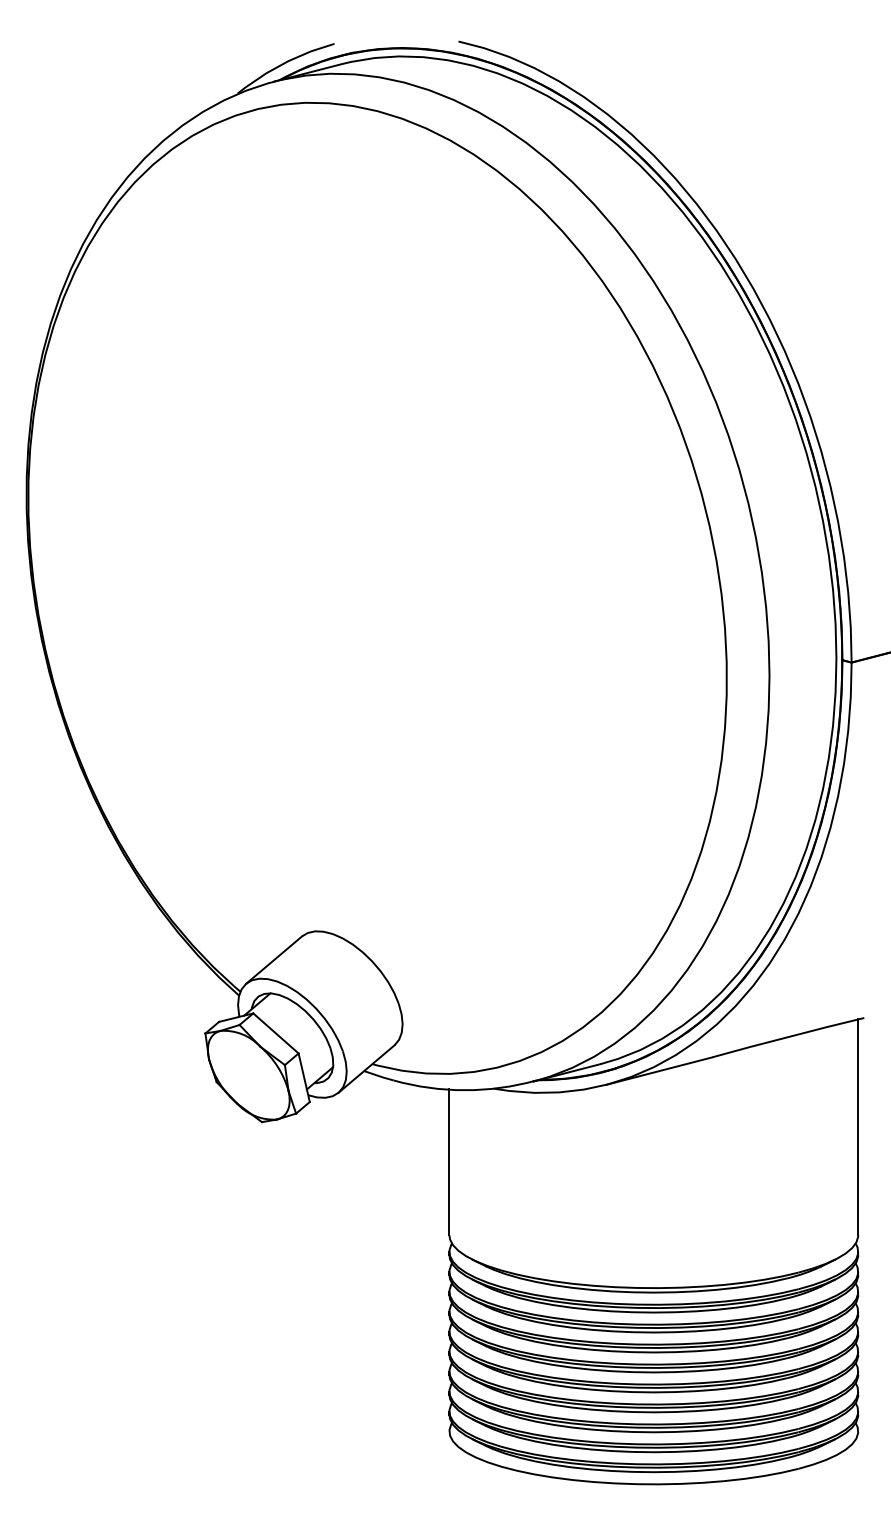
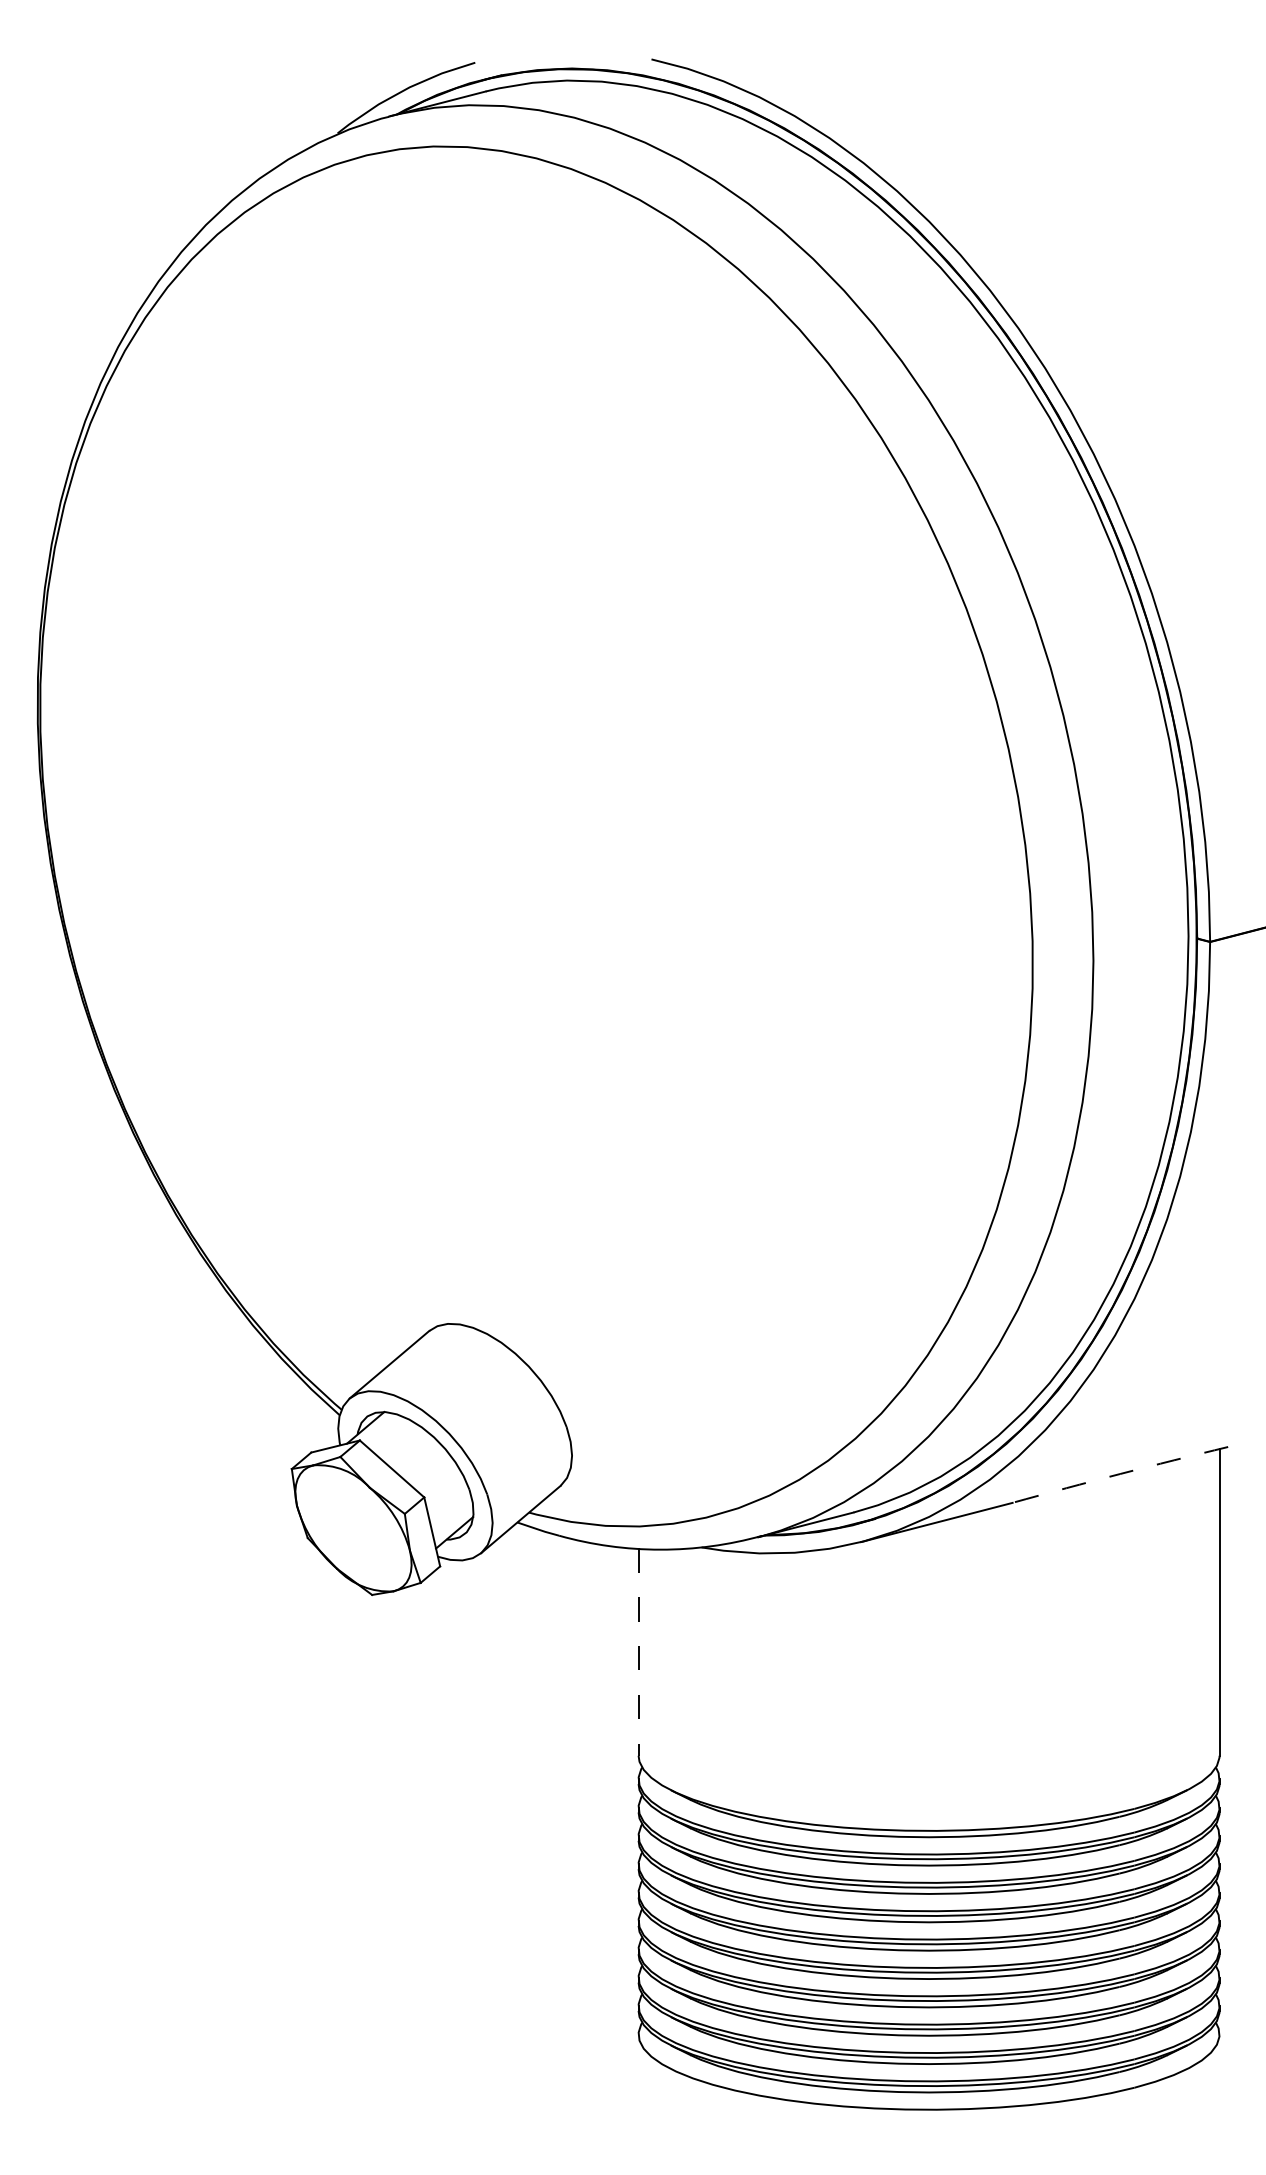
arc: (788, 1037) -> (1120, 1474), solid -> dashed
line: (449, 1161) -> (638, 1651), solid -> dashed

